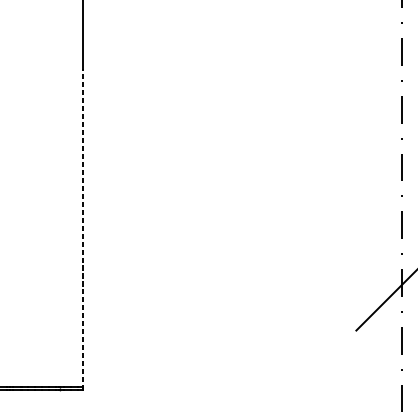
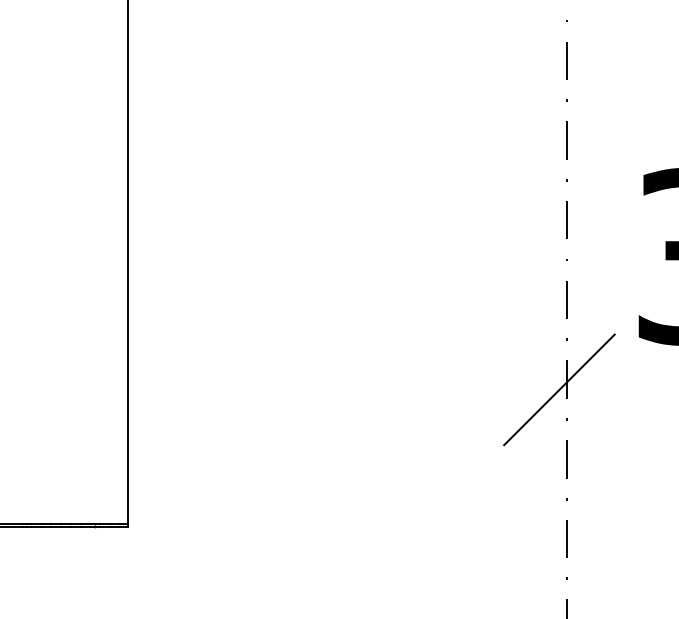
line: (83, 229) -> (127, 305), dashed -> solid

